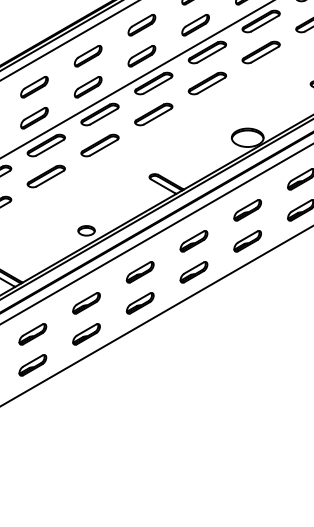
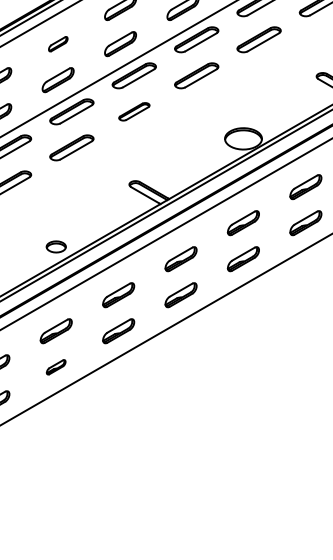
part: (88, 56) -> (58, 44), size x0.6
part: (153, 114) -> (134, 111), size x0.7
part: (86, 334) -> (56, 367), size x0.6

